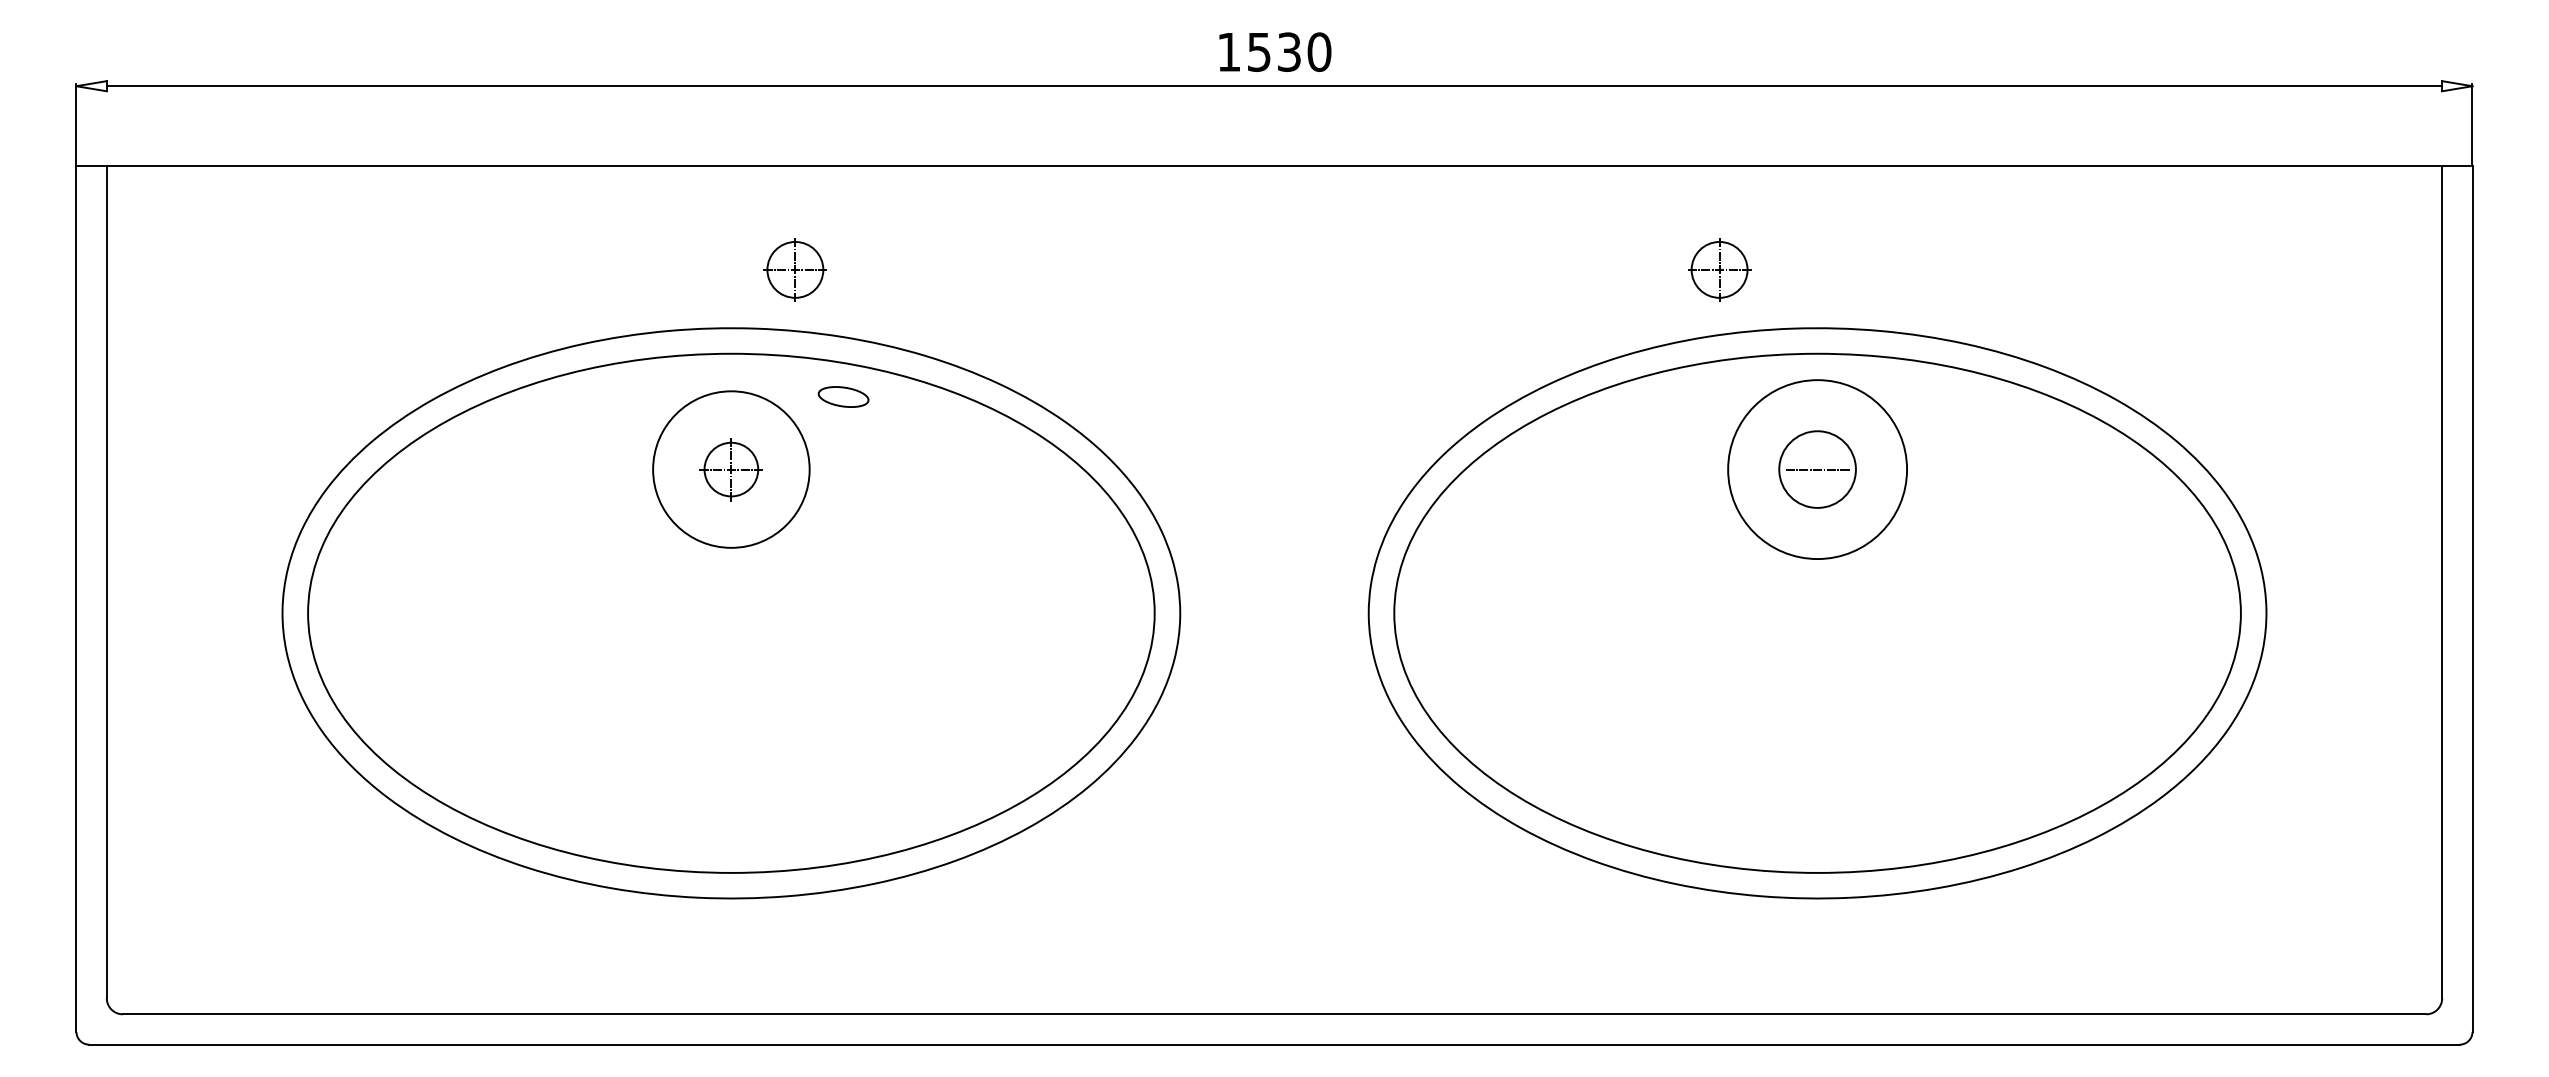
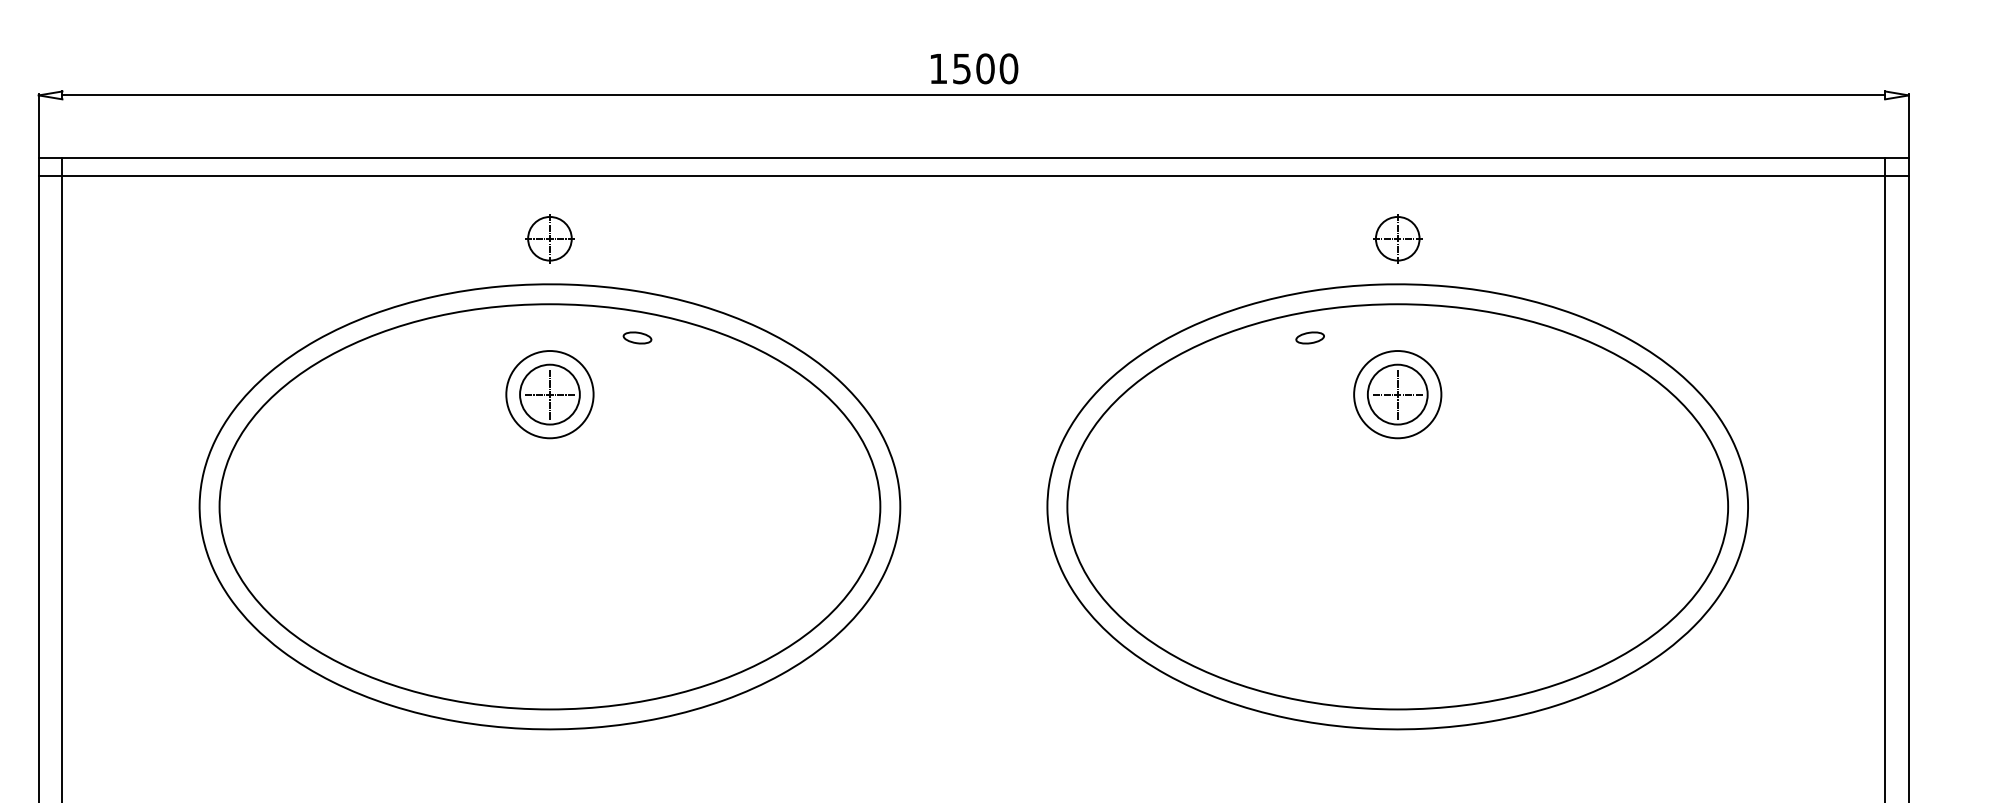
text: (1289, 52) -> (985, 69), 1530 -> 1500
line: (1274, 190) -> (973, 176), added
part: (794, 269) -> (549, 238), moved
part: (1719, 269) -> (1397, 238), moved
part: (843, 396) -> (637, 337), size x0.71
part: (1705, 396) -> (1310, 337), added
circle: (731, 469) -> (550, 394), size x0.71
circle: (731, 469) -> (550, 394), size x1.43
circle: (1817, 469) -> (1397, 394), size x0.62
line: (1817, 469) -> (1397, 394), added

